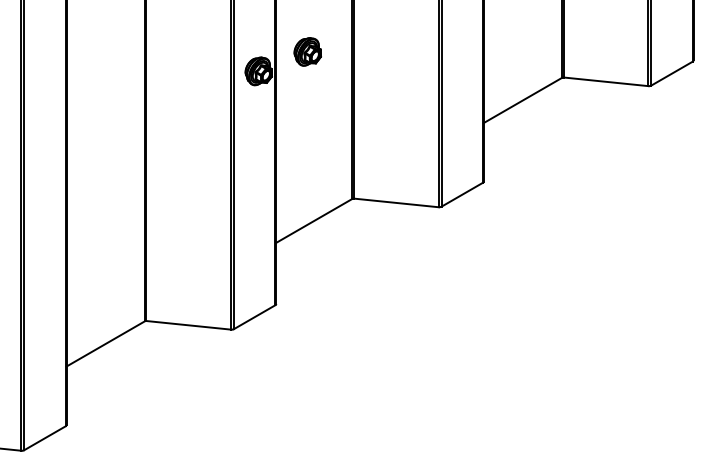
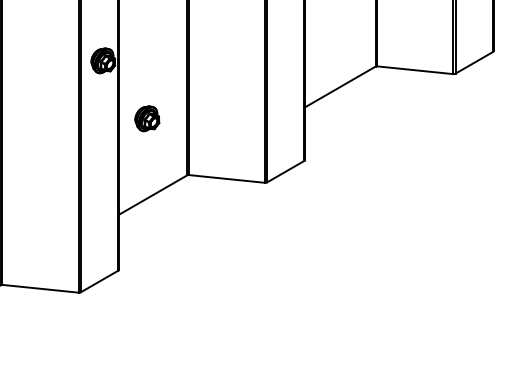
part: (307, 51) -> (147, 118), moved

